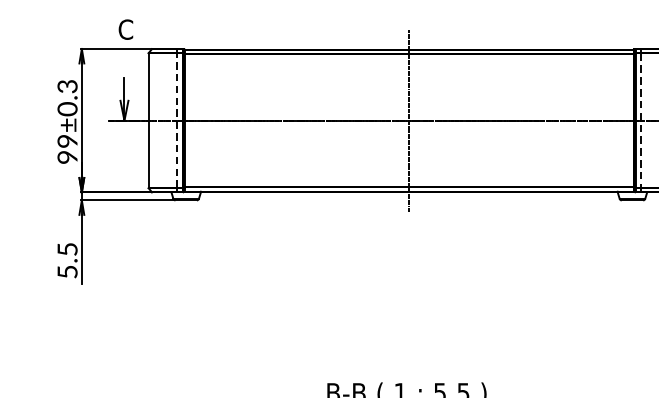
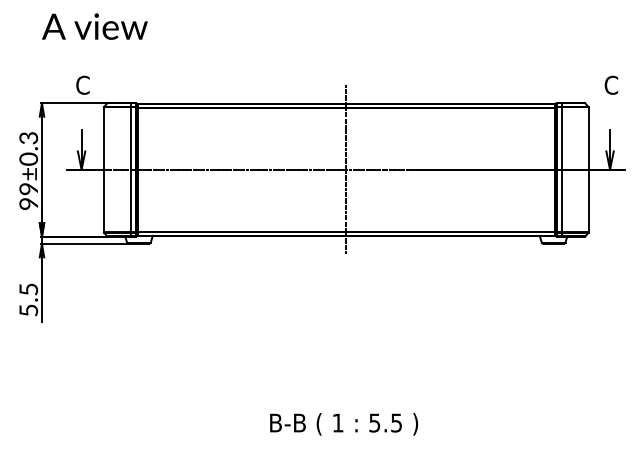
line: (177, 120) -> (130, 169), dashed -> solid
line: (640, 121) -> (561, 170), dashed -> solid

